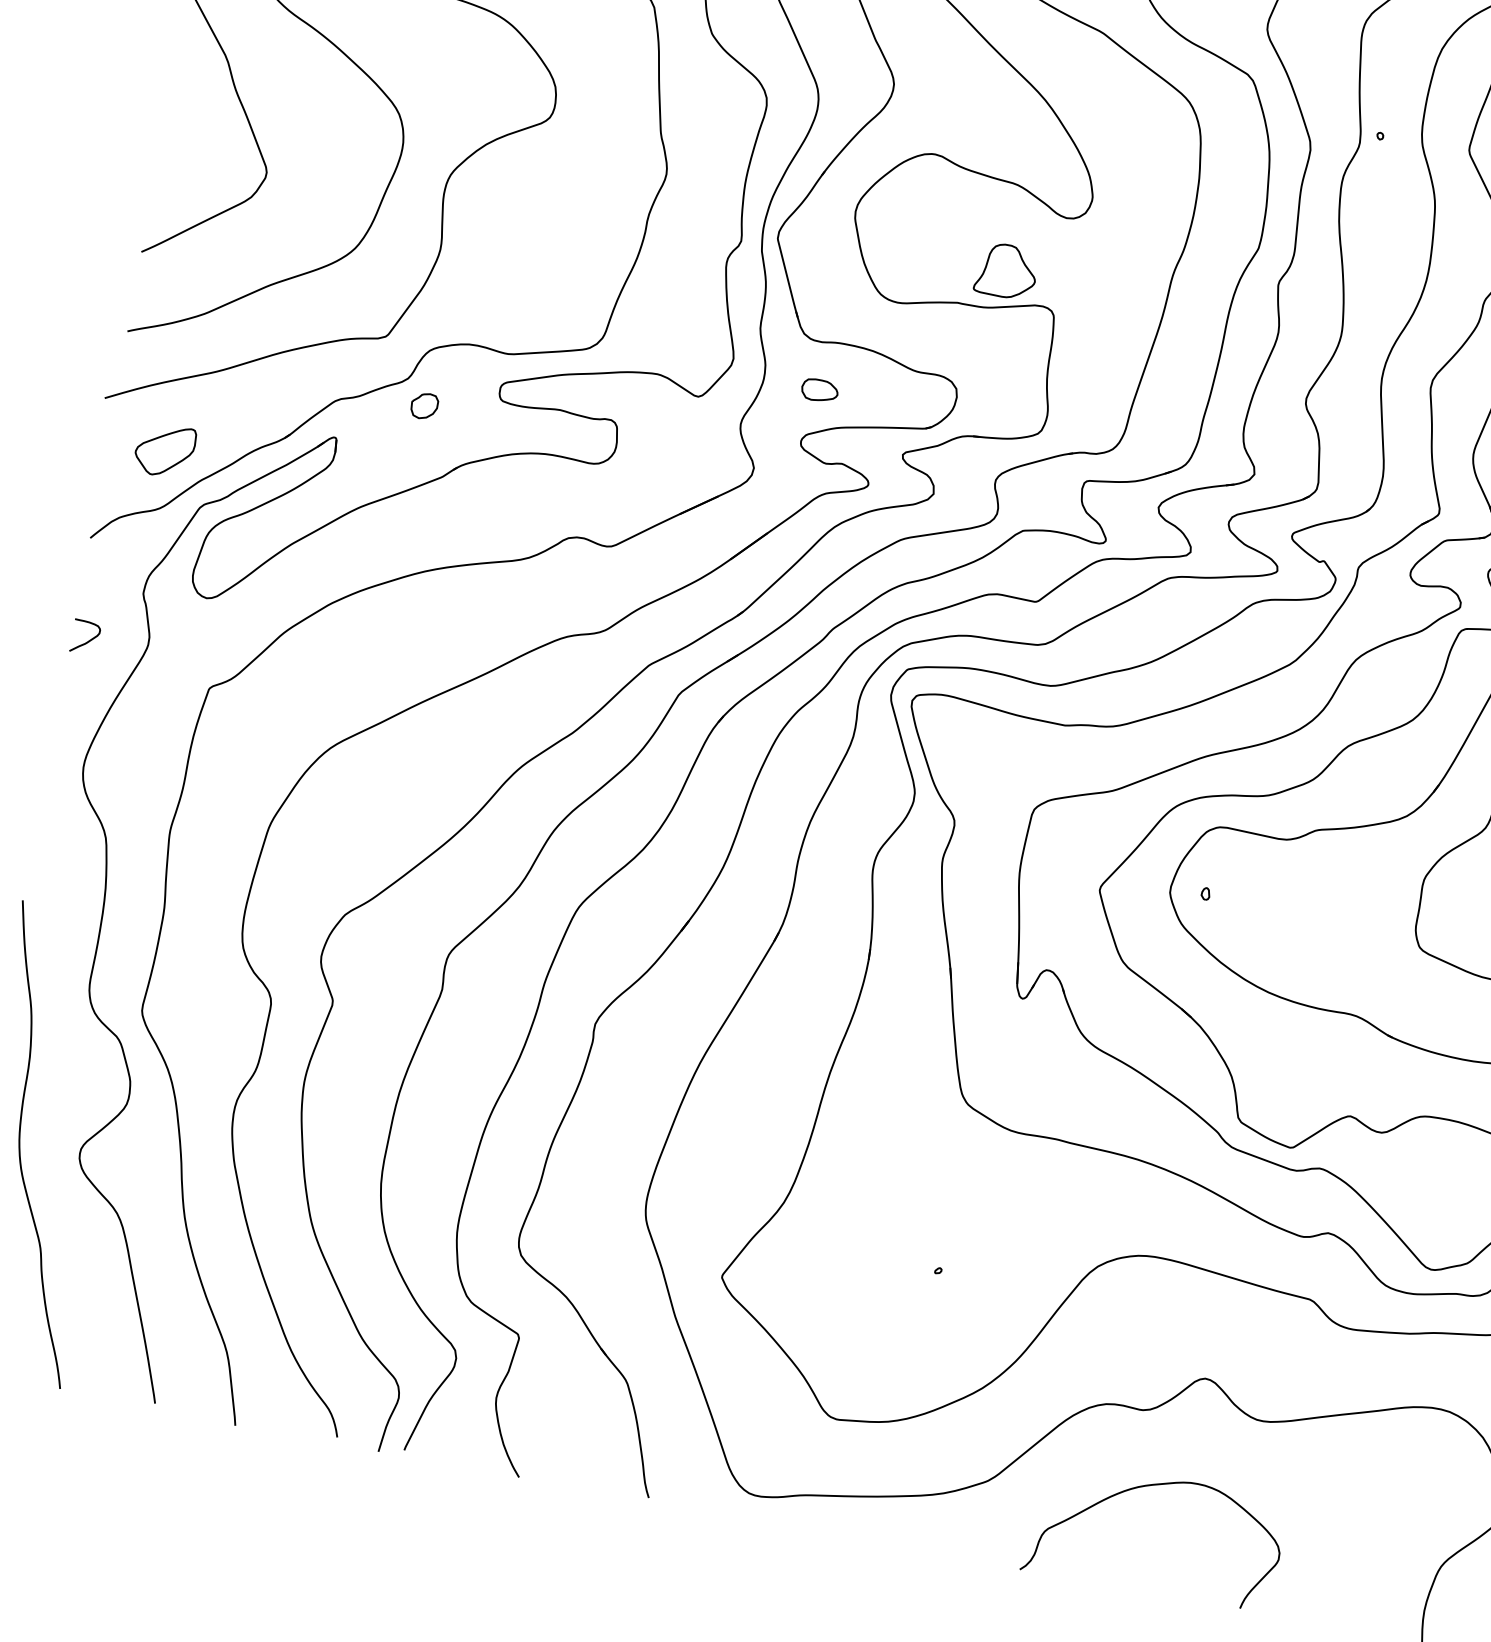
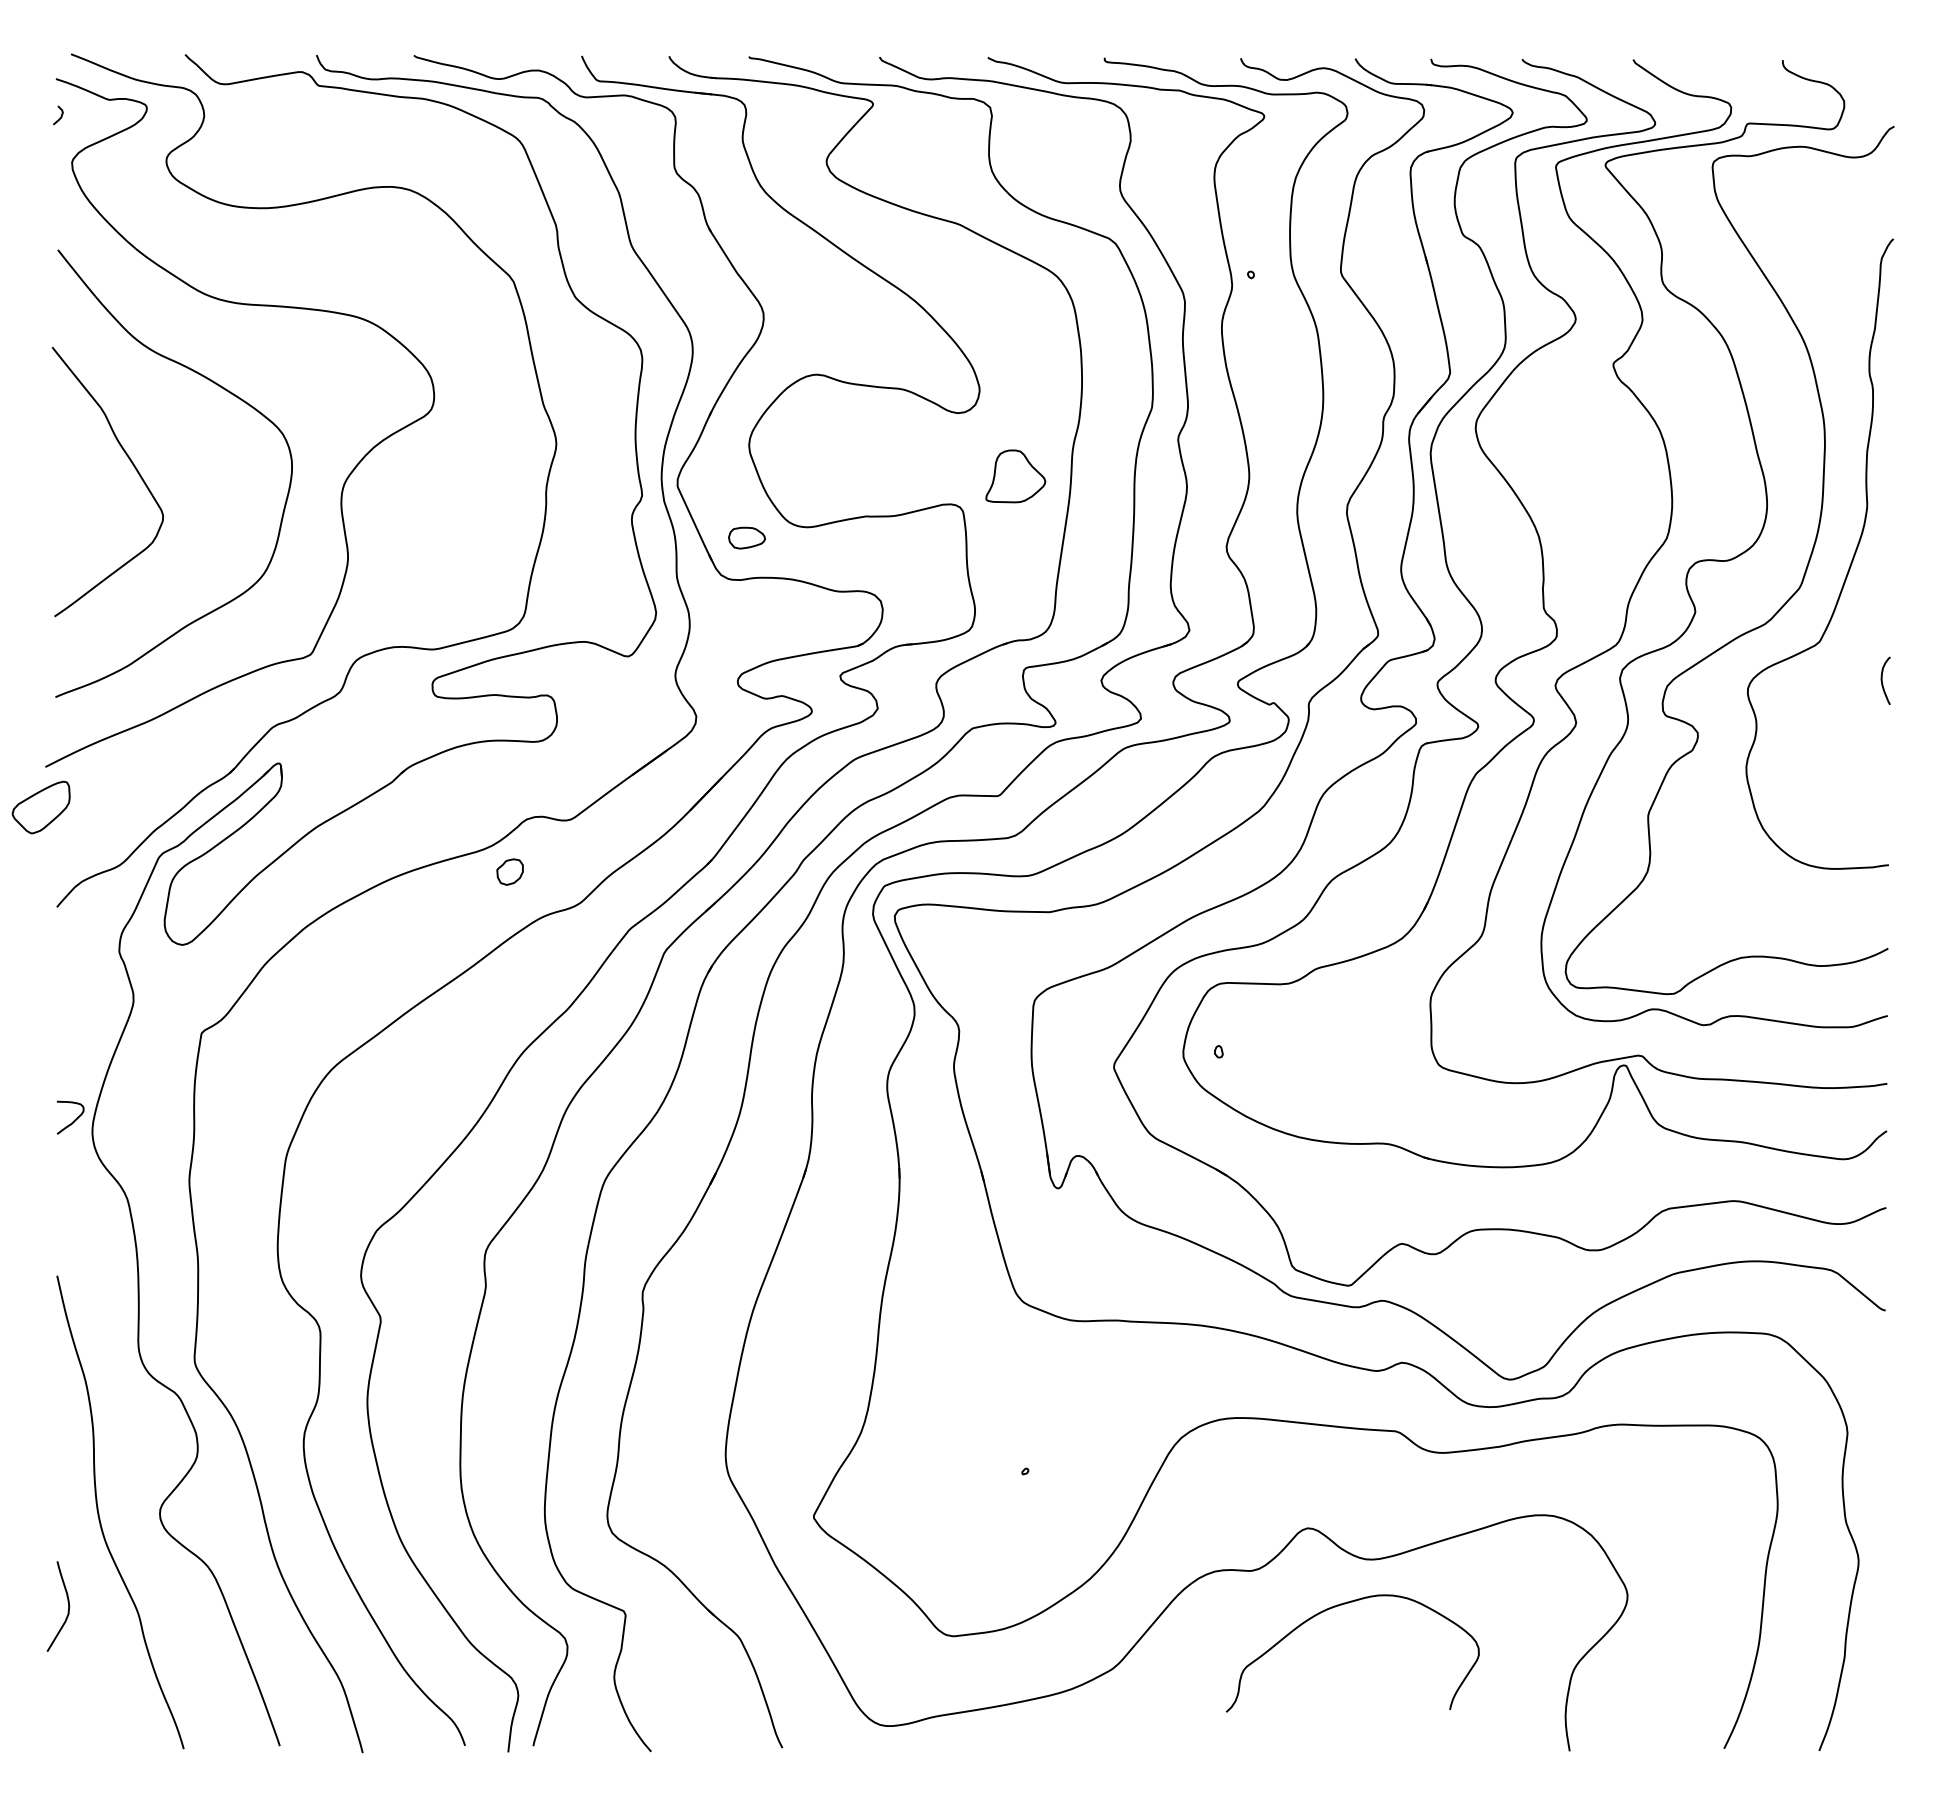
part: (1006, 271) -> (1015, 476), moved
part: (819, 389) -> (746, 537), moved
part: (423, 405) -> (509, 871), moved
part: (164, 450) -> (40, 807), moved
curve: (87, 640) -> (73, 1120), moved
curve: (1149, 1486) -> (1338, 1606), moved

